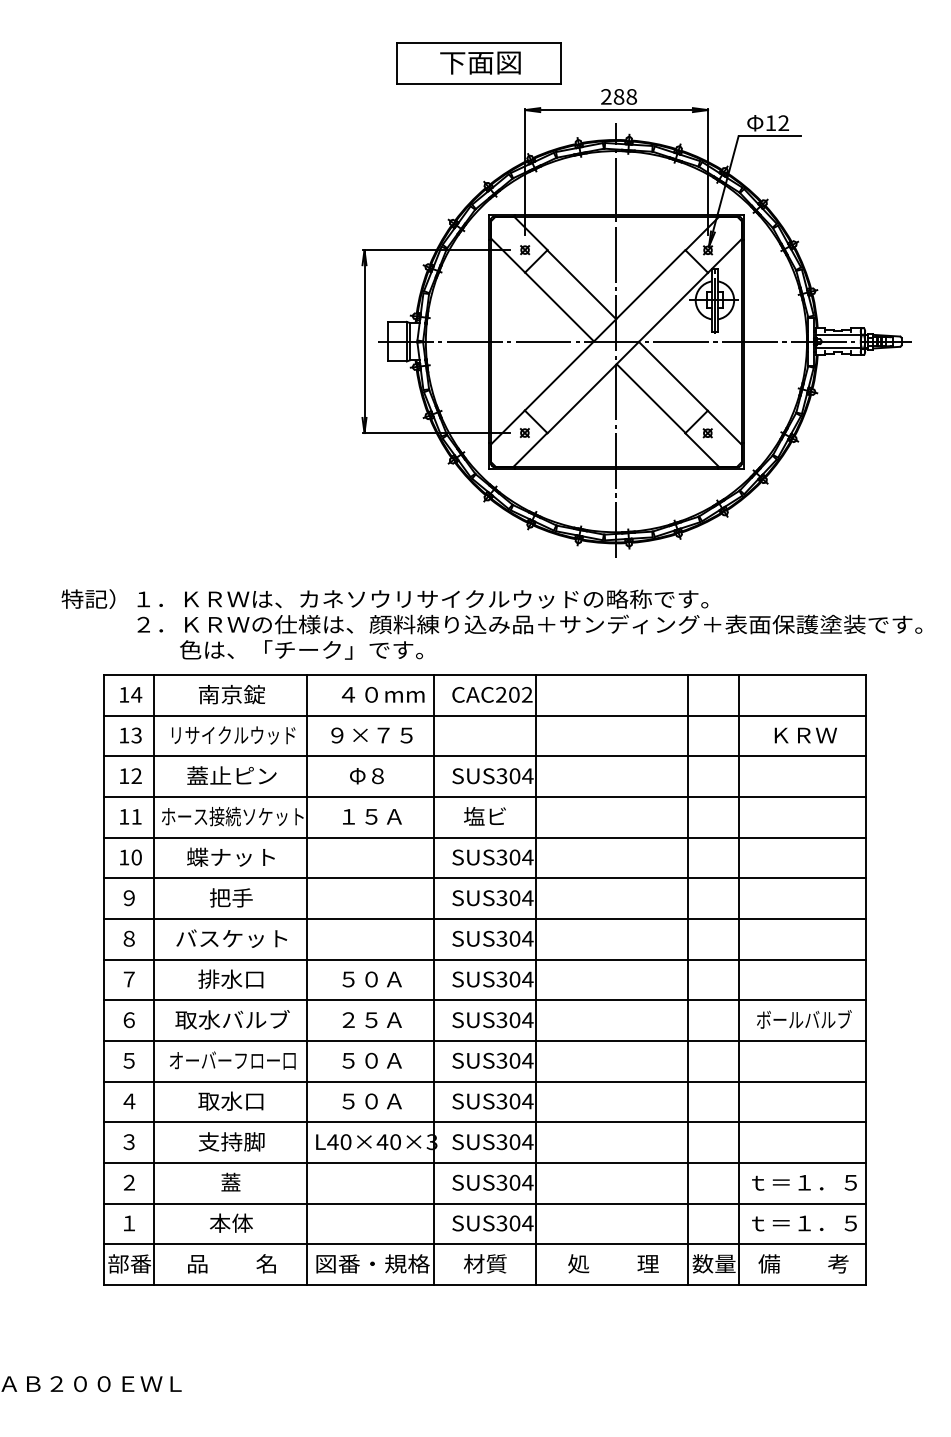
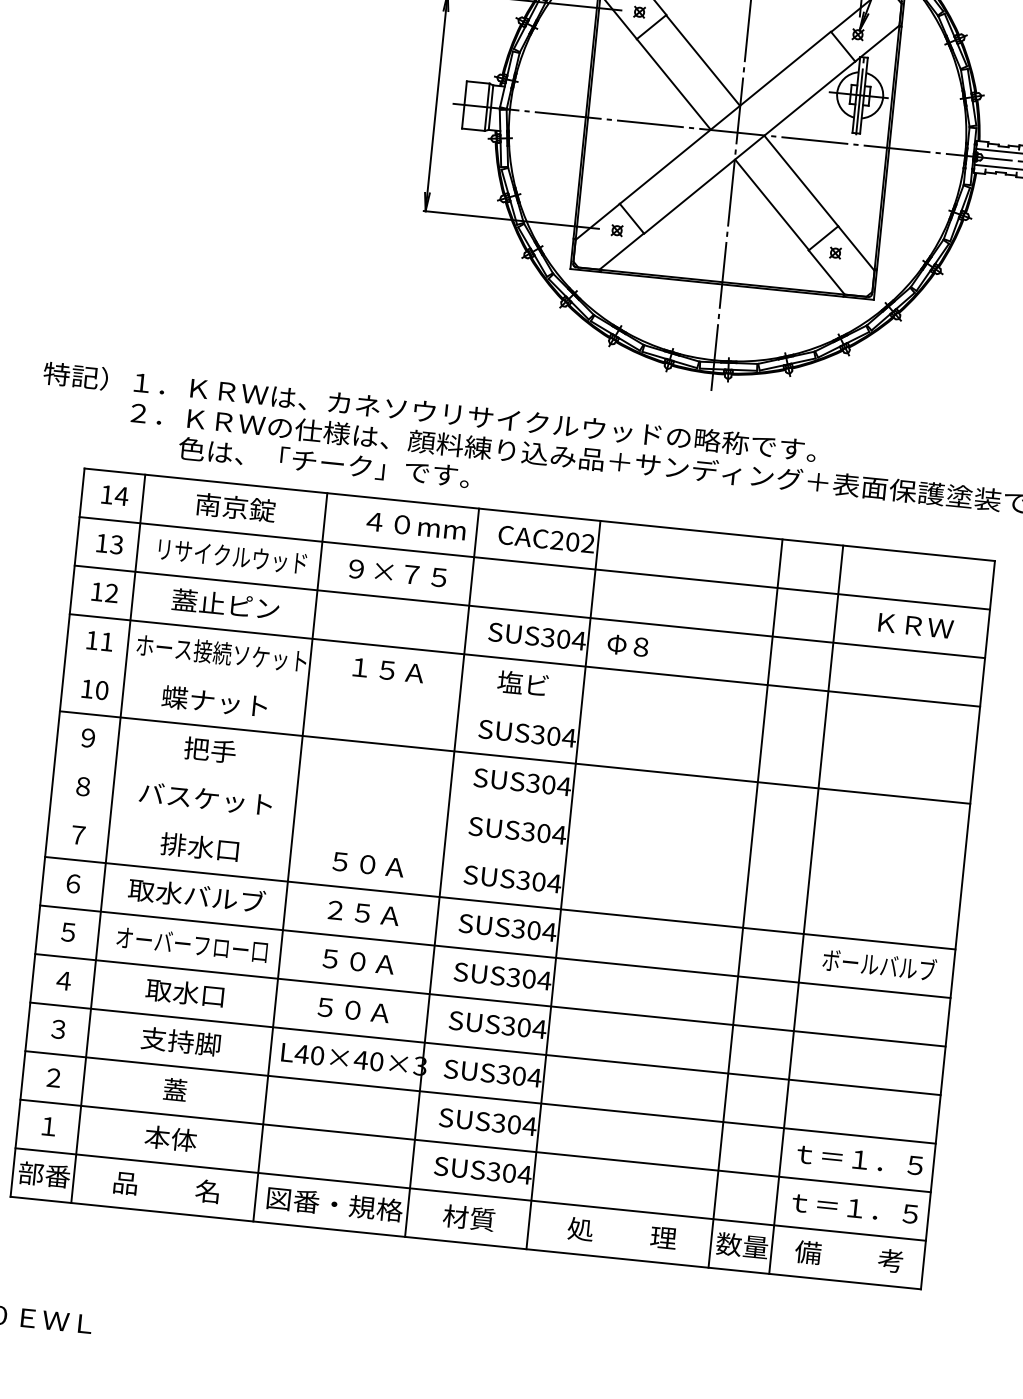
text: (366, 776) -> (627, 646), moved
line: (484, 837) -> (519, 708), removed
line: (484, 918) -> (510, 805), removed
line: (484, 959) -> (505, 854), removed

